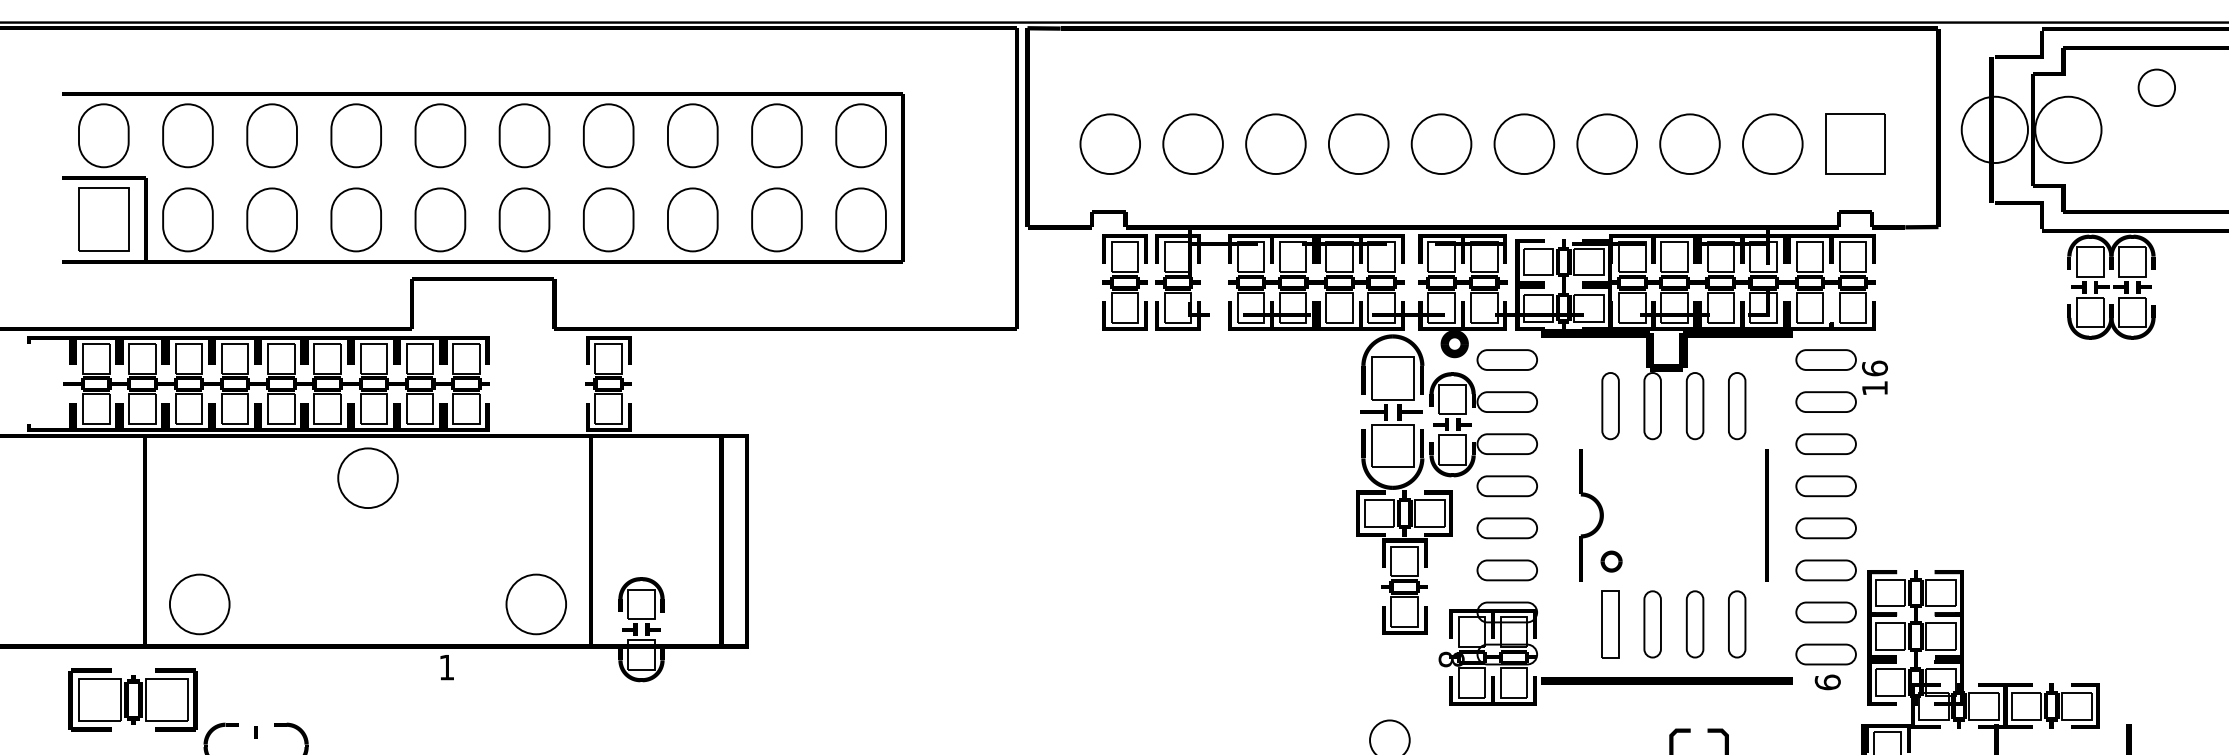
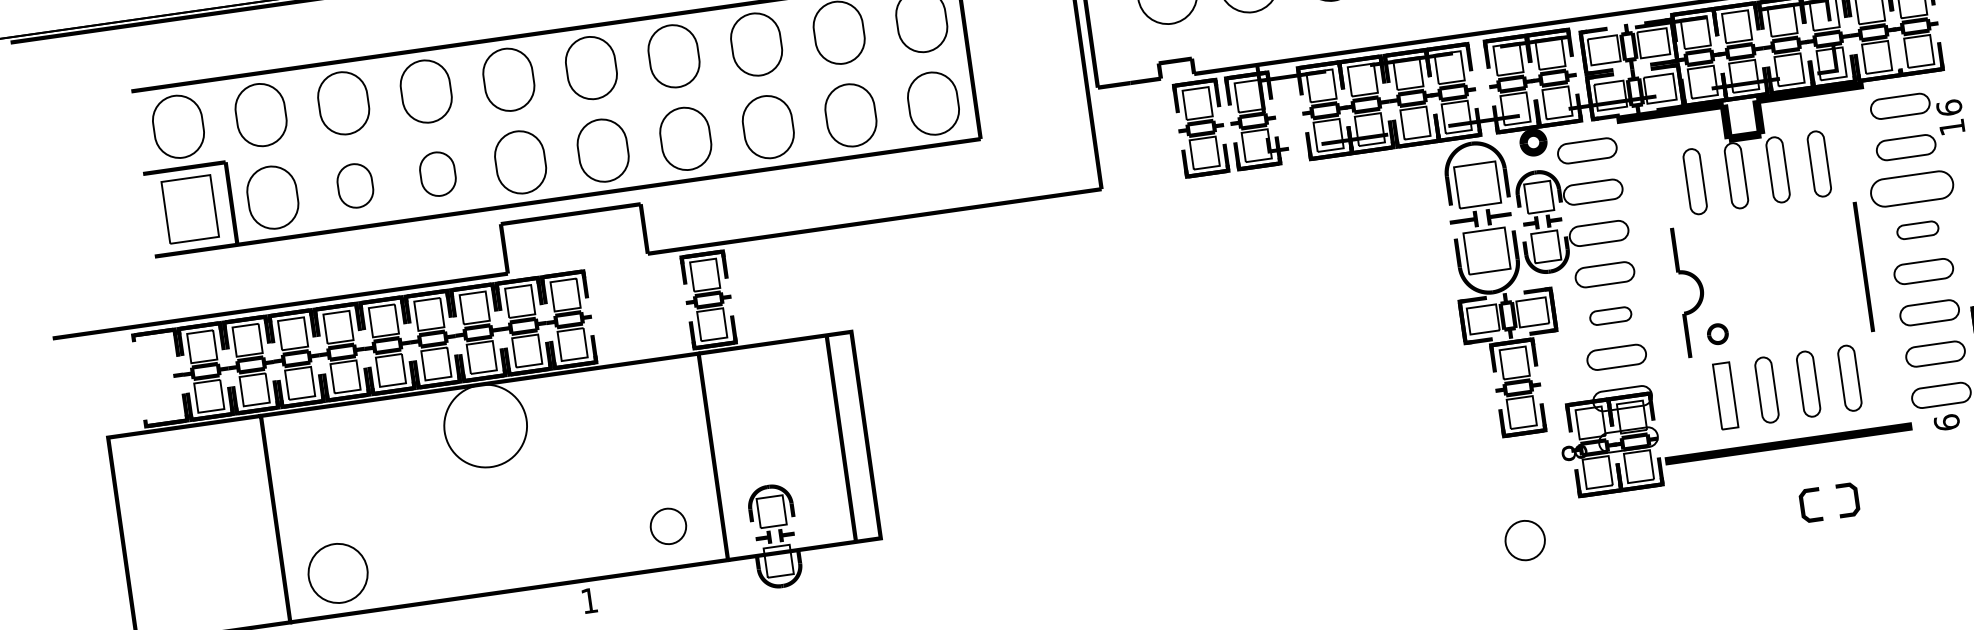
part: (271, 219) -> (354, 185), size x0.7
part: (355, 219) -> (437, 173), size x0.7
part: (1825, 443) -> (1911, 188), size x1.4
circle: (367, 478) -> (485, 426), size x1.4
part: (1825, 486) -> (1917, 230), size x0.7
part: (1506, 528) -> (1610, 316), size x0.7
circle: (536, 604) -> (668, 526), size x0.6

